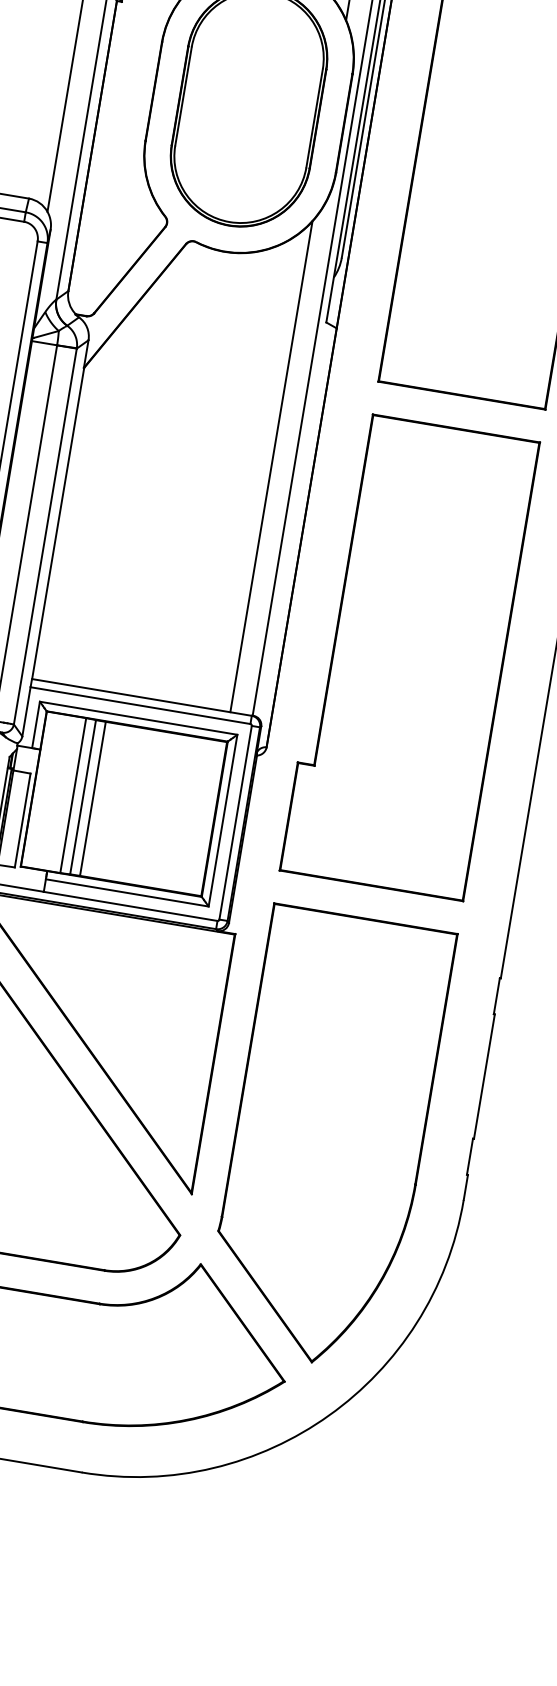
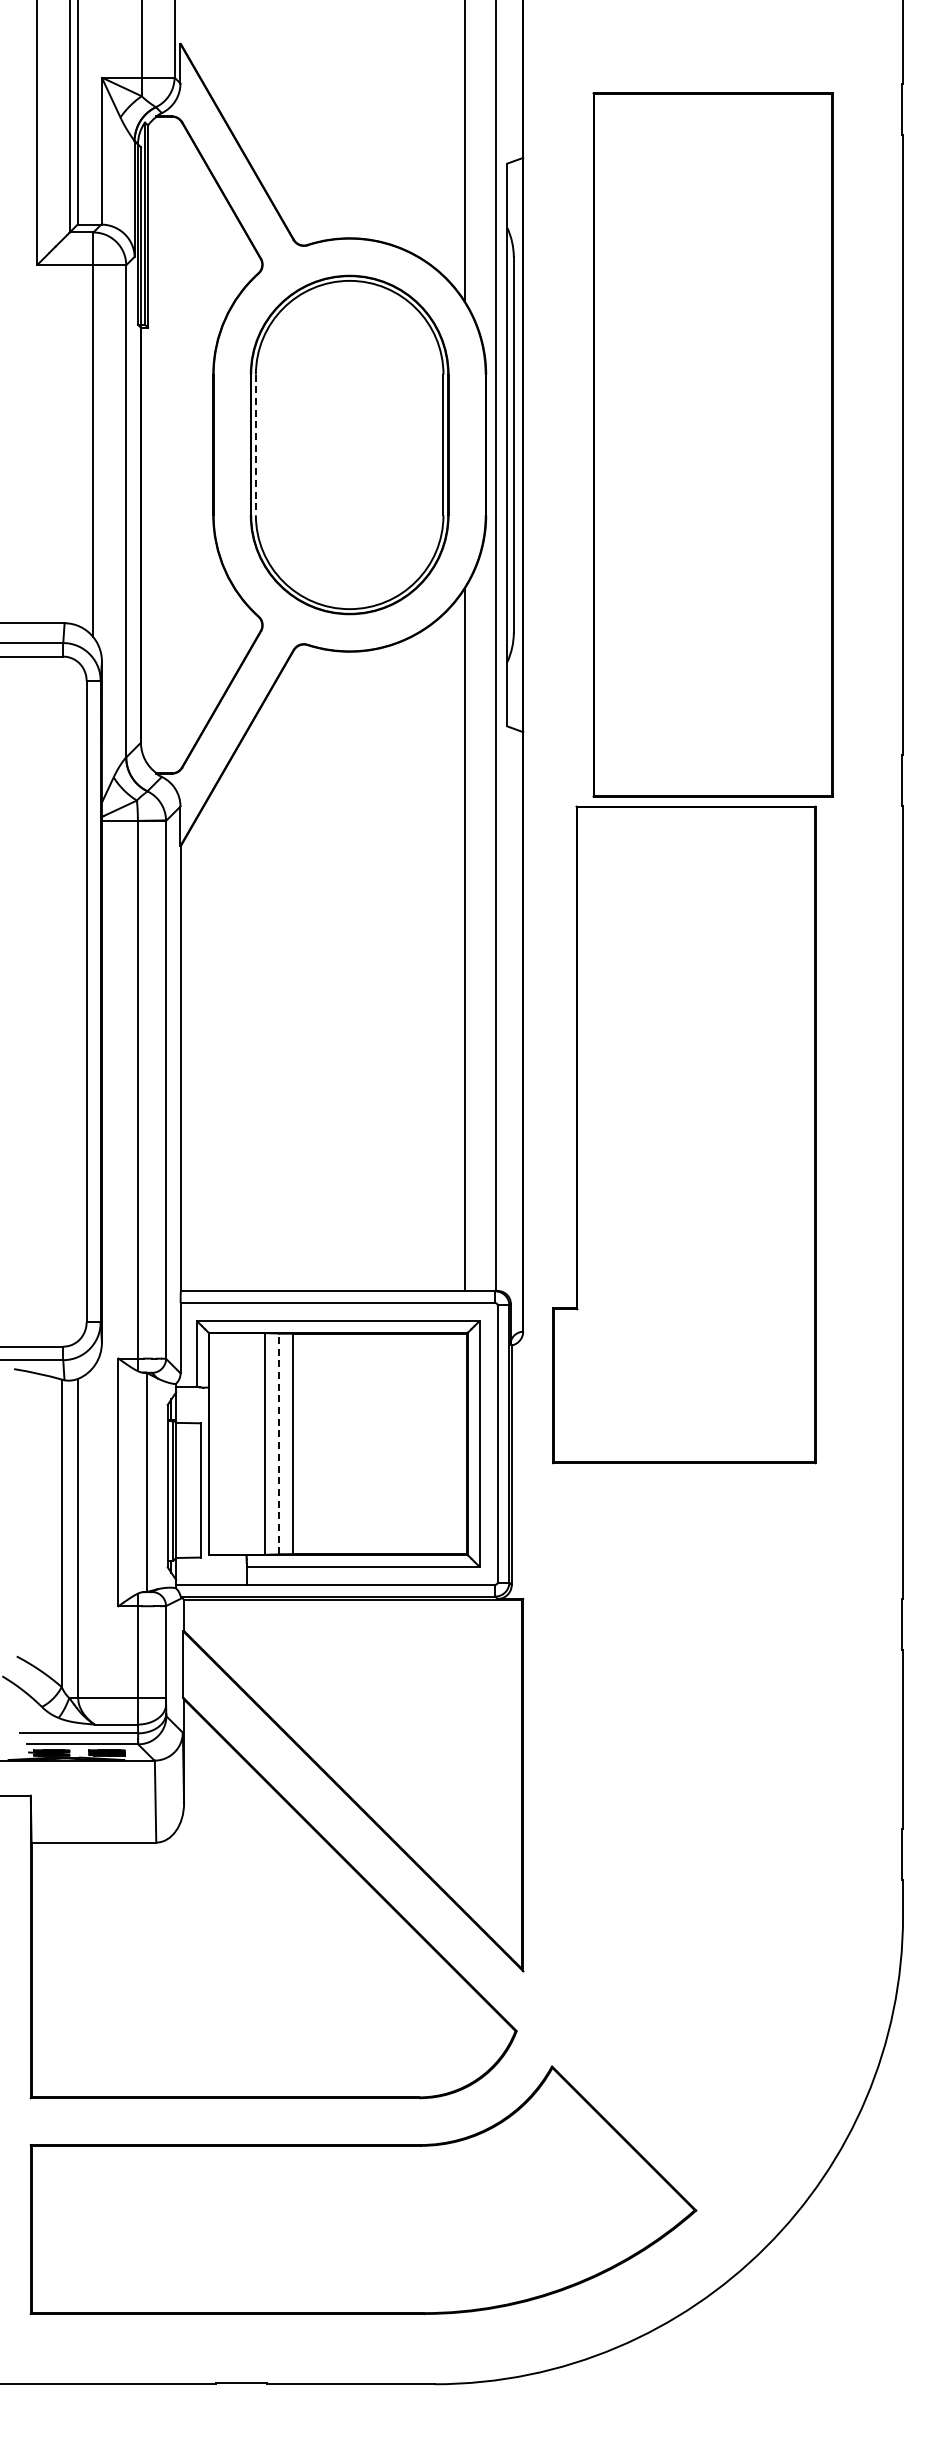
line: (183, 96) -> (255, 445), solid -> dashed
part: (409, 656) -> (684, 1134), moved
line: (83, 796) -> (279, 1443), solid -> dashed
part: (328, 1138) -> (700, 1862), removed

